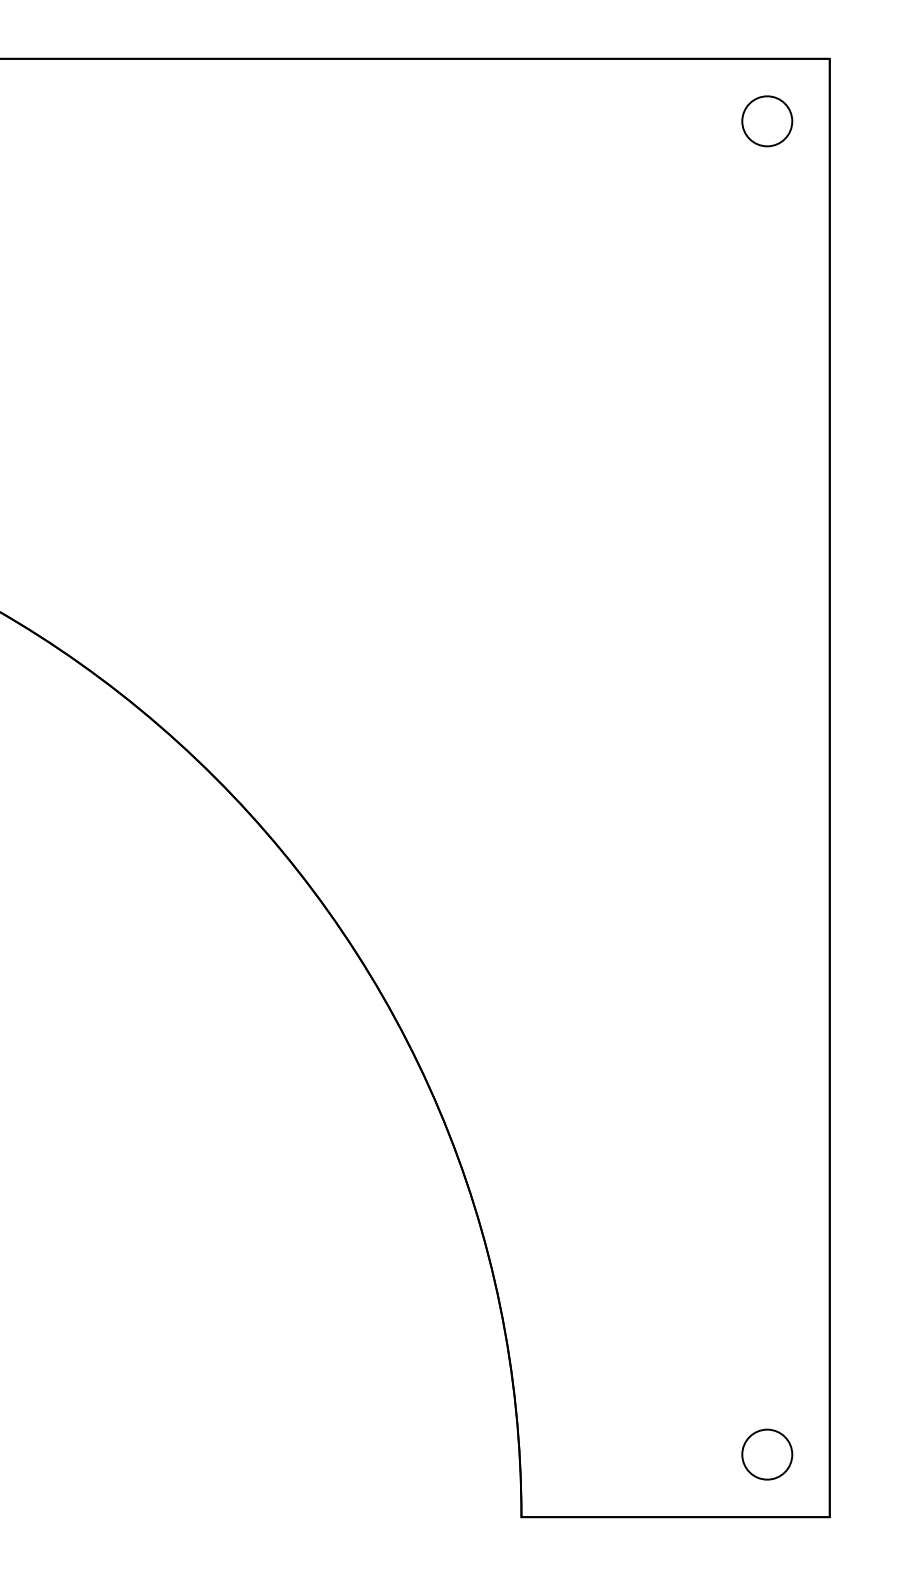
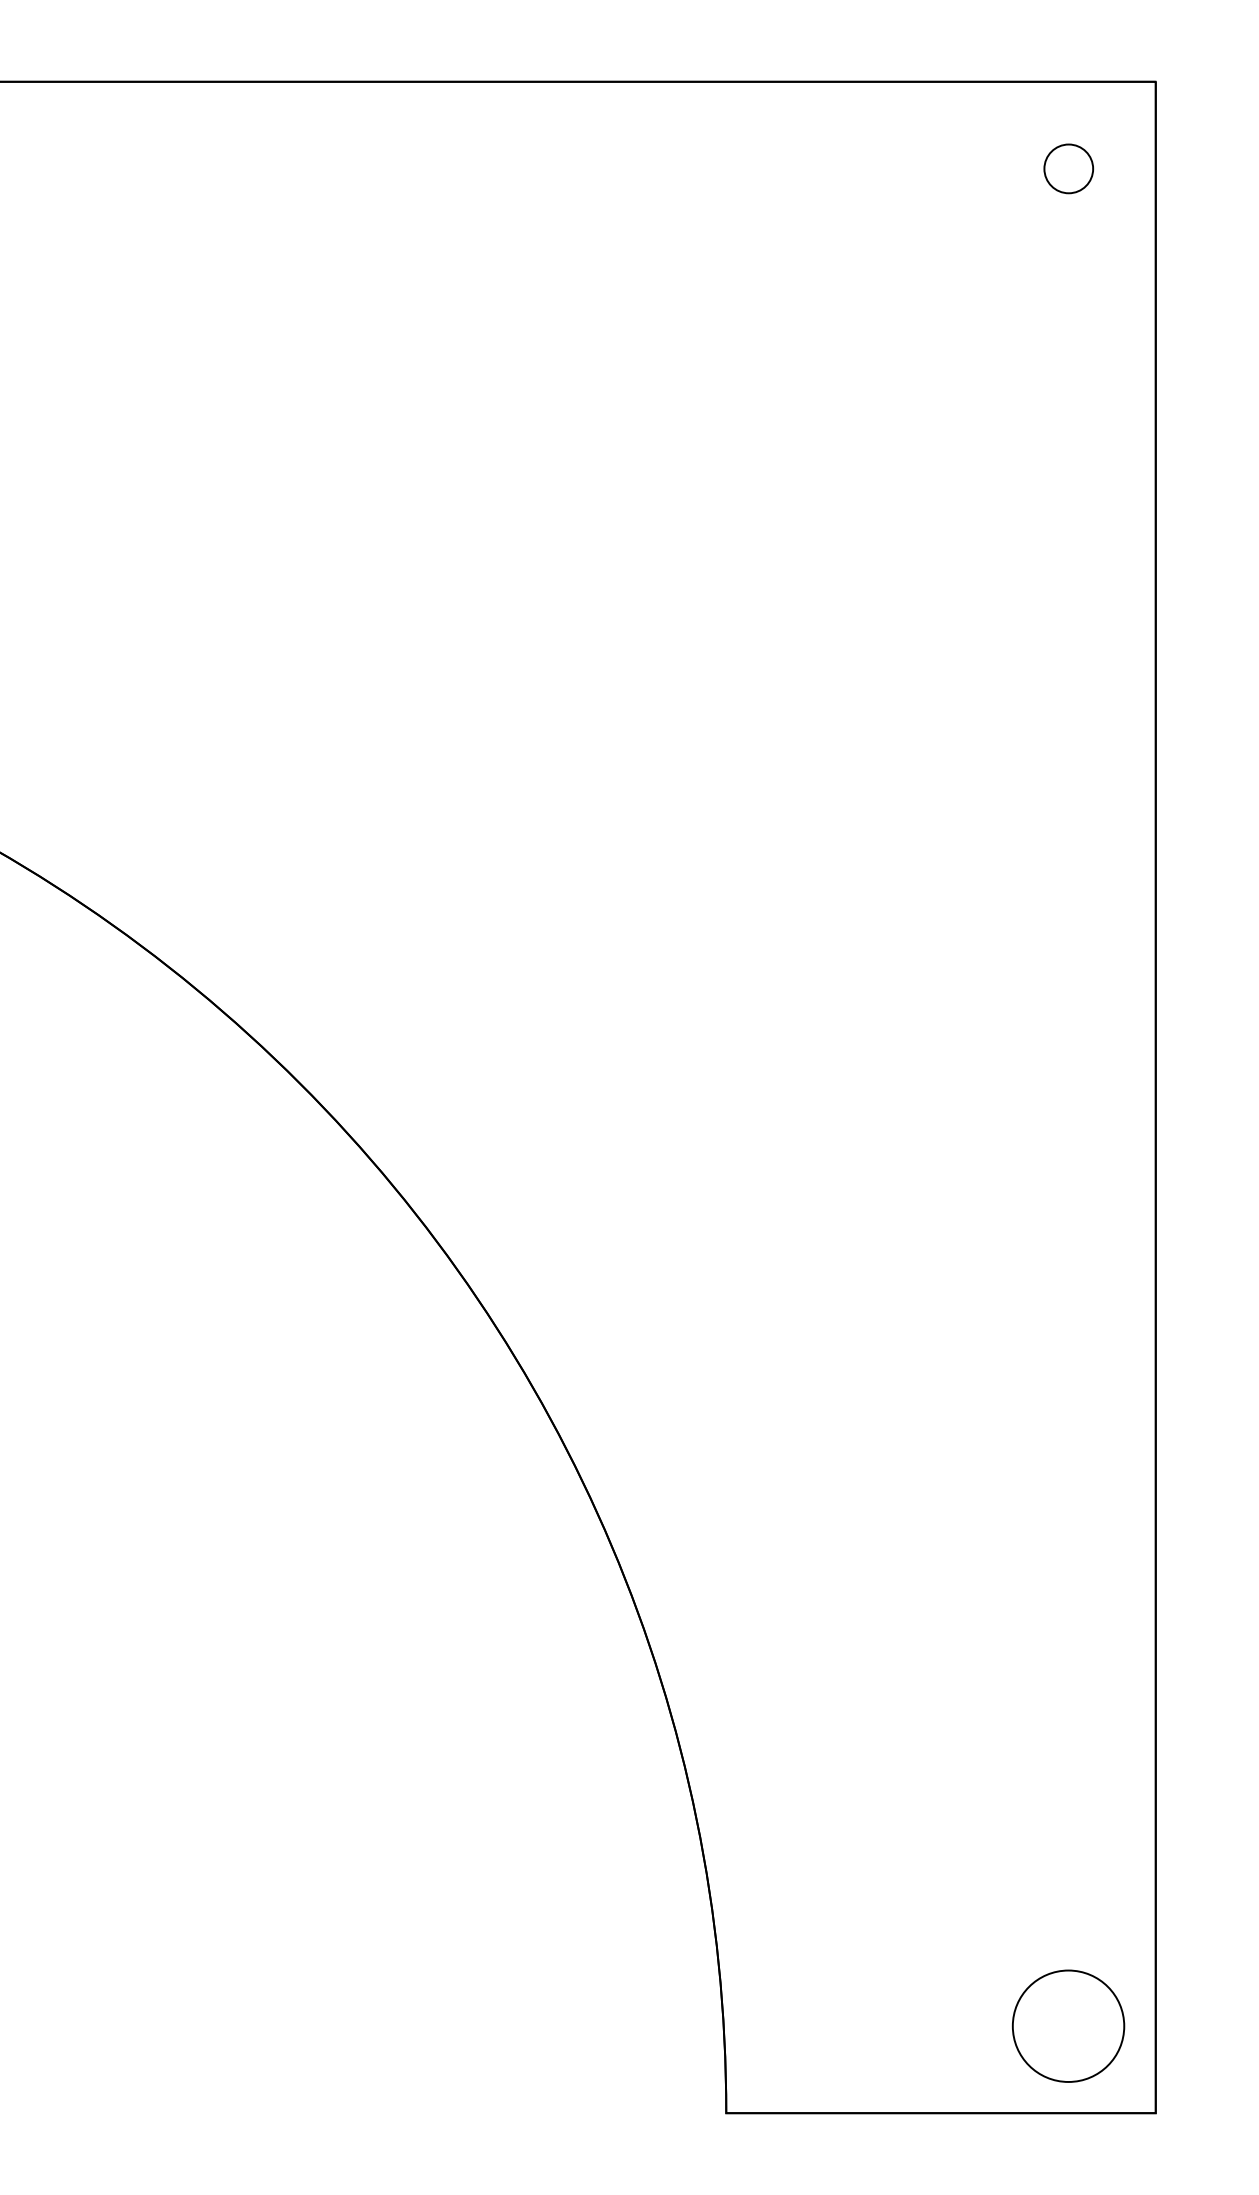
circle: (767, 121) -> (1068, 169), size x0.7
circle: (767, 1454) -> (1068, 2025), size x1.6

